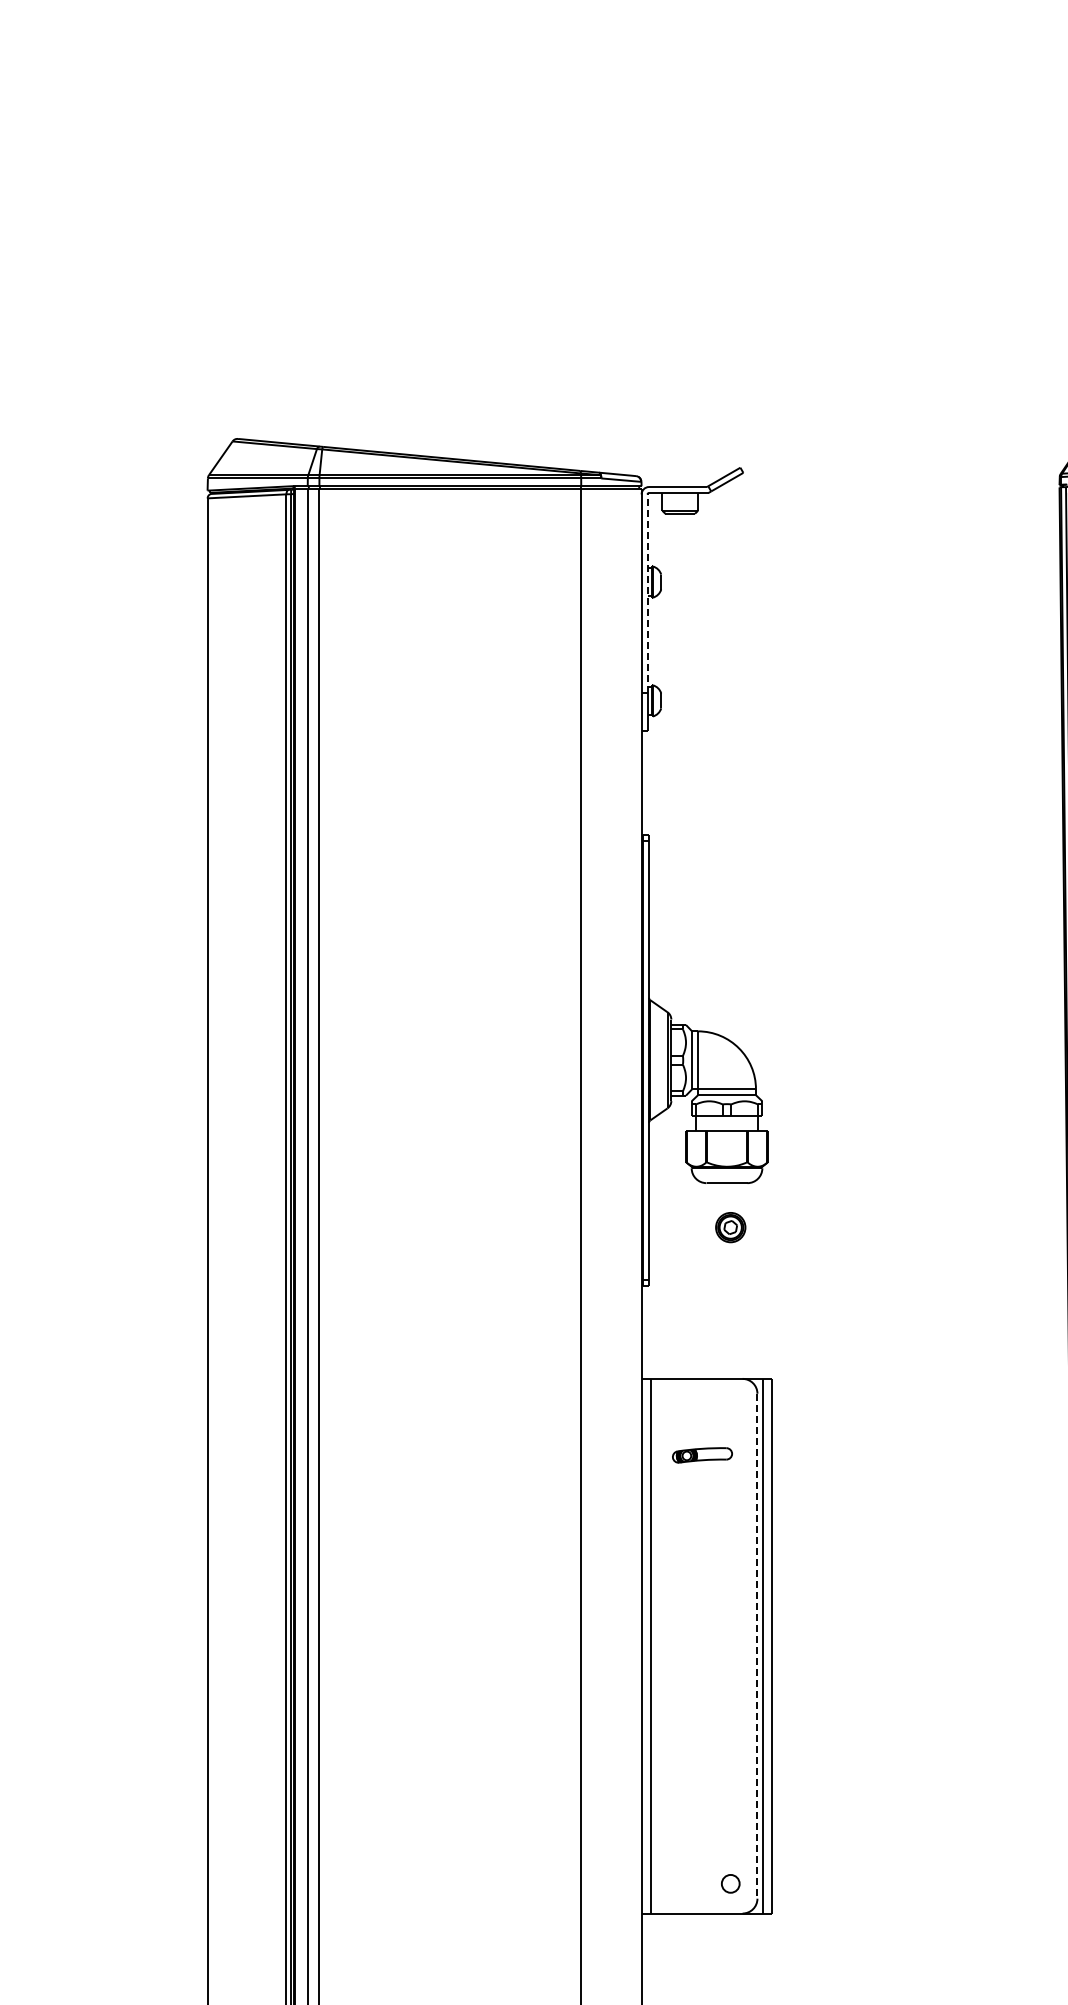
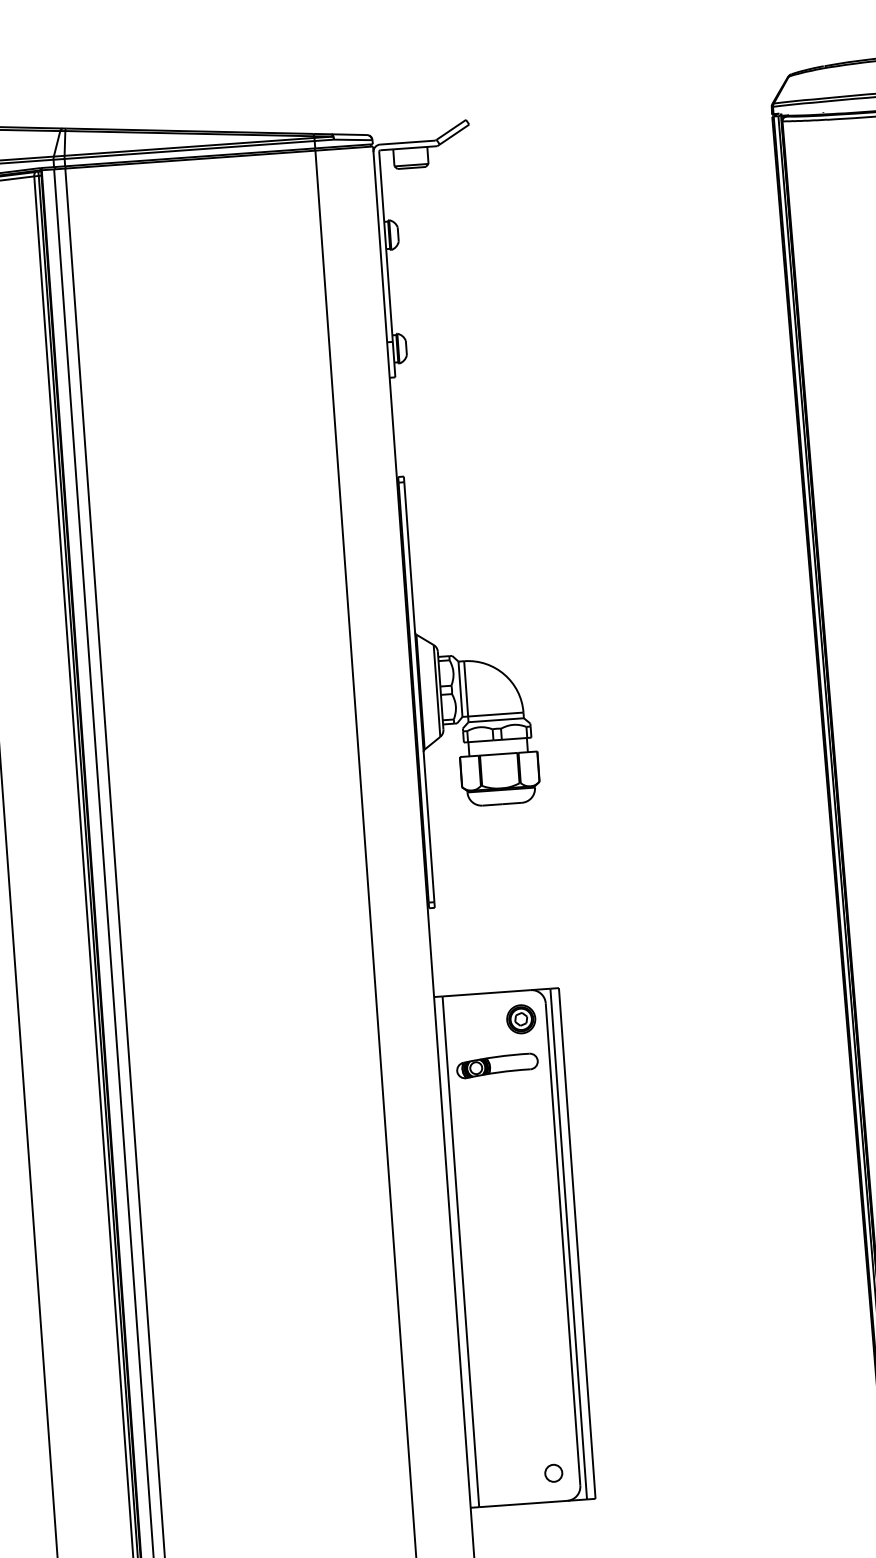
line: (647, 593) -> (385, 246), dashed -> solid
part: (730, 1227) -> (521, 1019), moved
part: (702, 1455) -> (497, 1066), size x1.43
line: (757, 1646) -> (563, 1244), dashed -> solid

